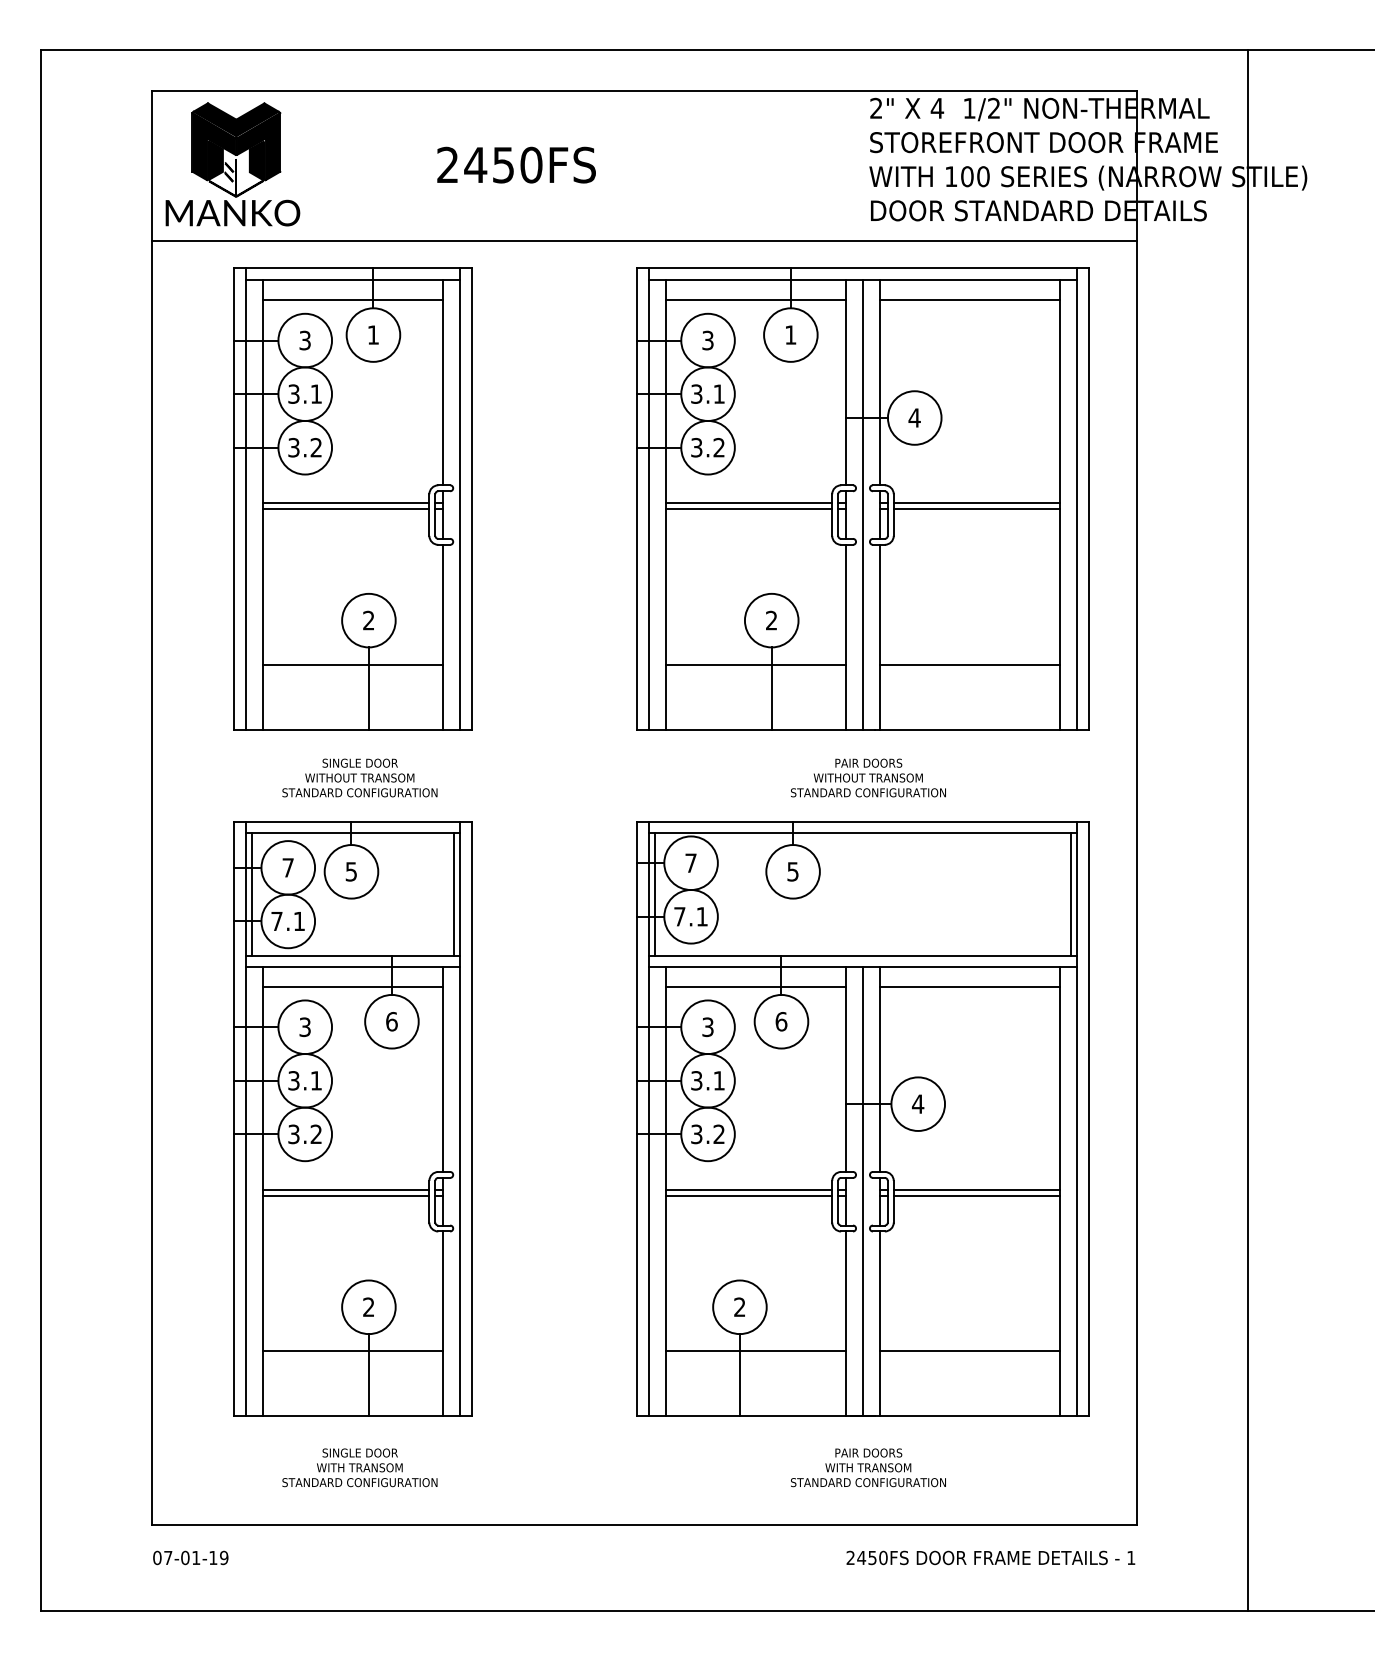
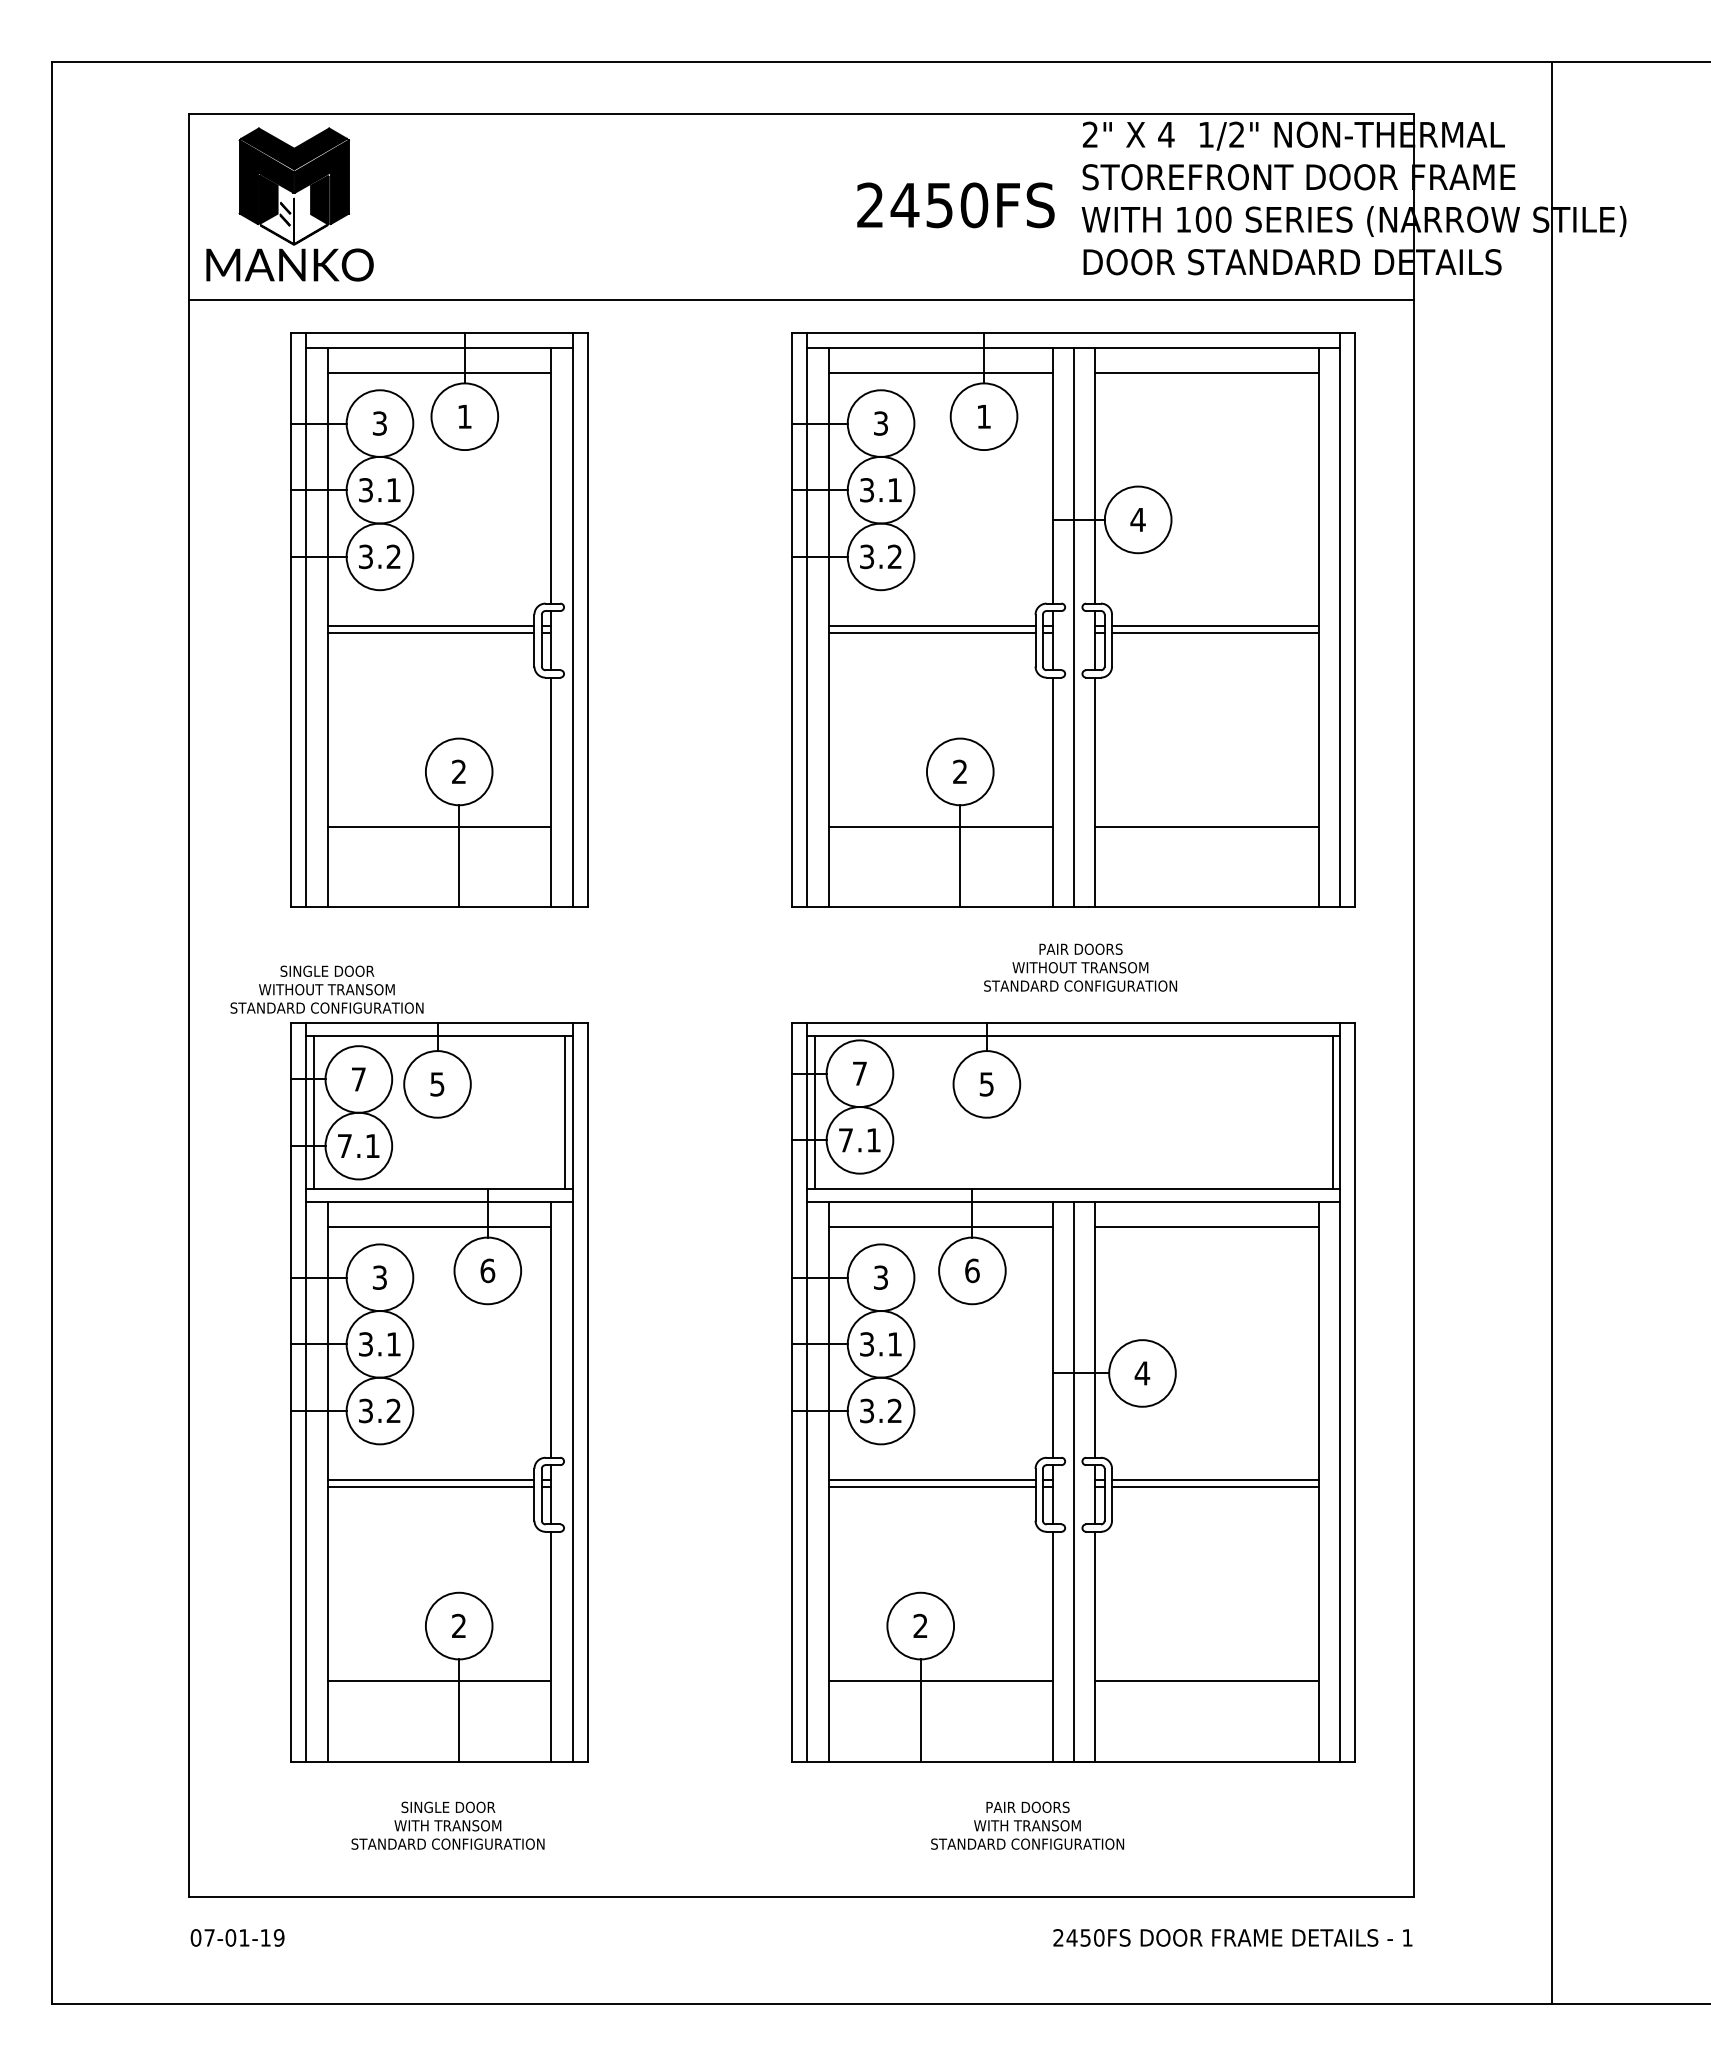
text: (516, 165) -> (955, 205), moved
text: (359, 777) -> (326, 989), moved
text: (868, 1467) -> (1027, 1825), moved

